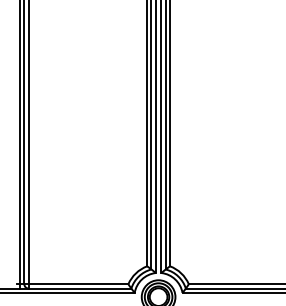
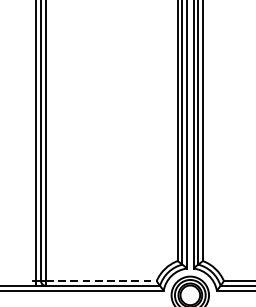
line: (78, 284) -> (101, 281), solid -> dashed

